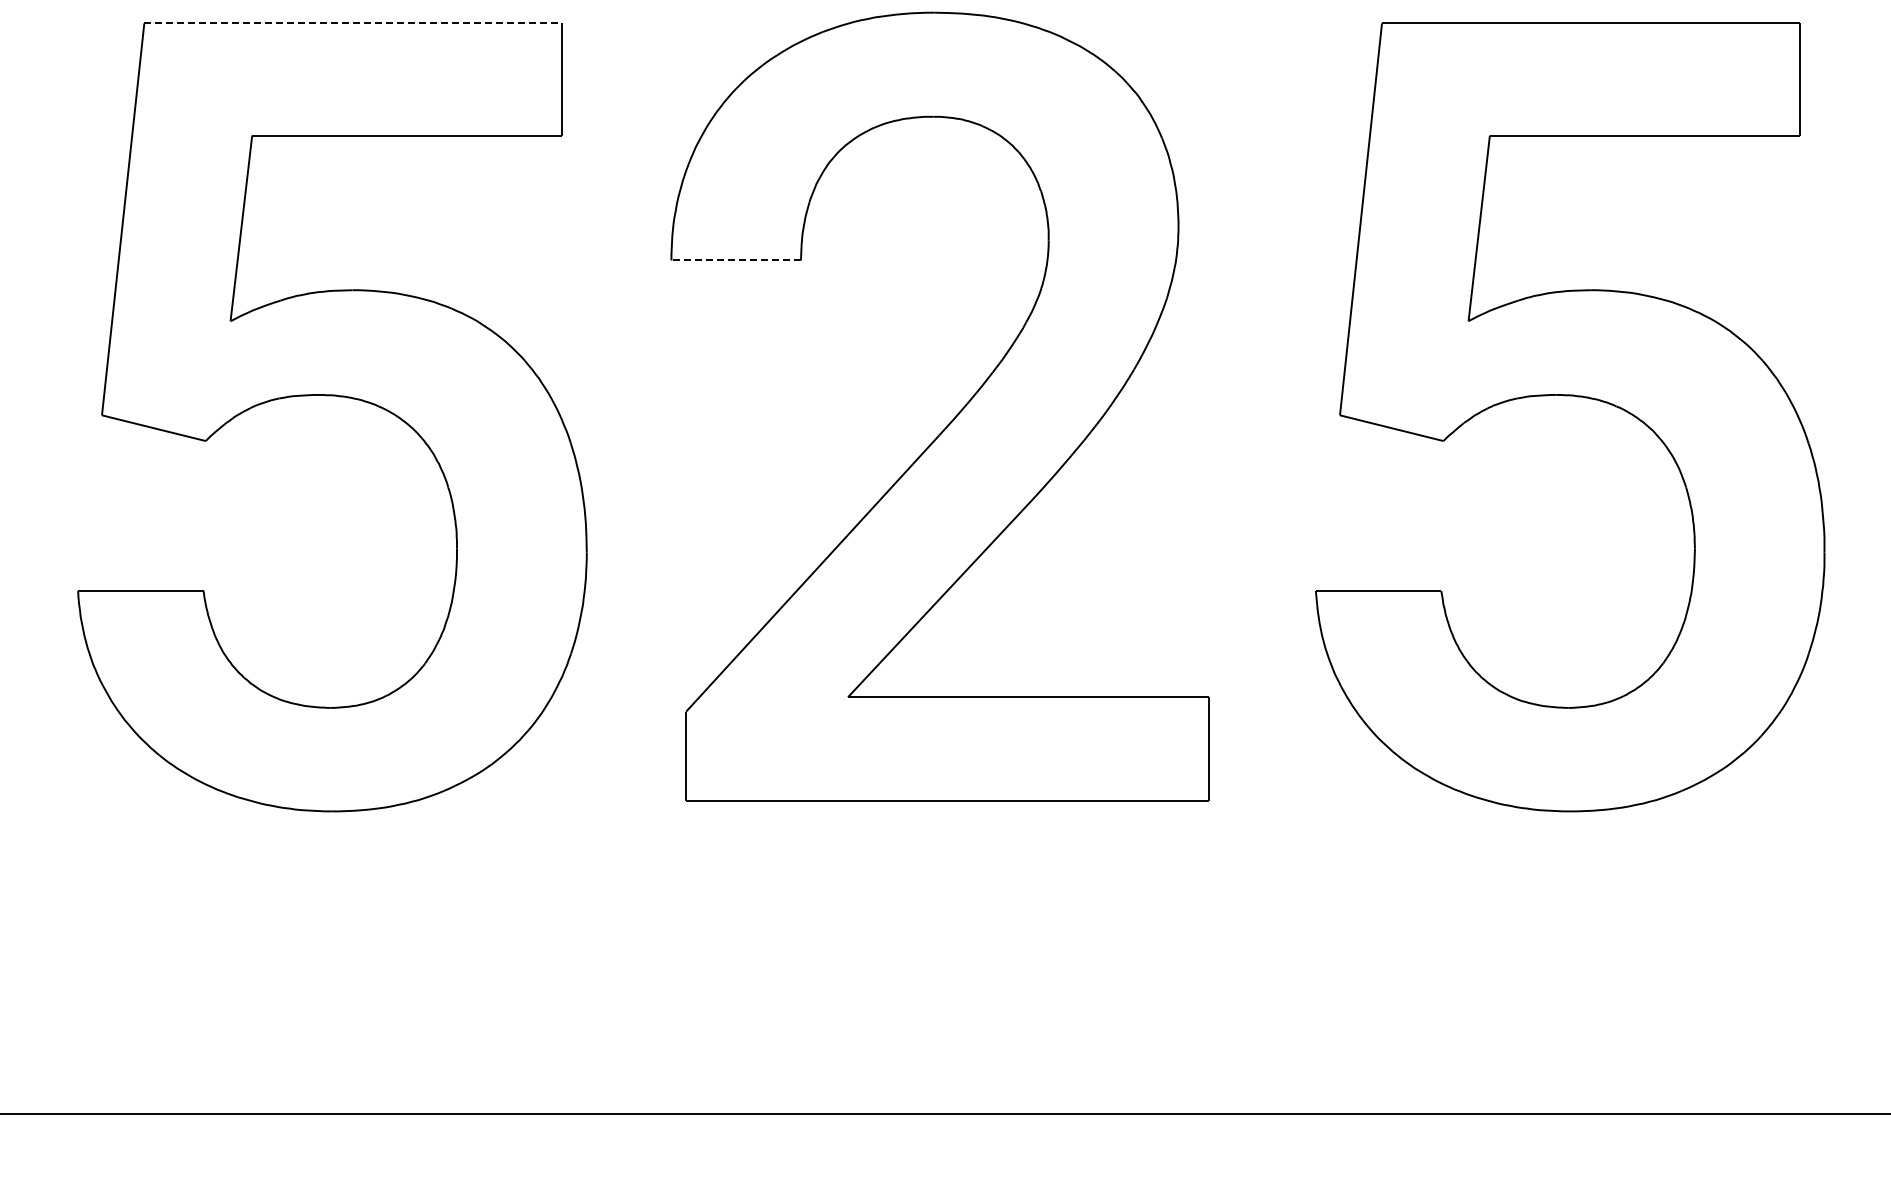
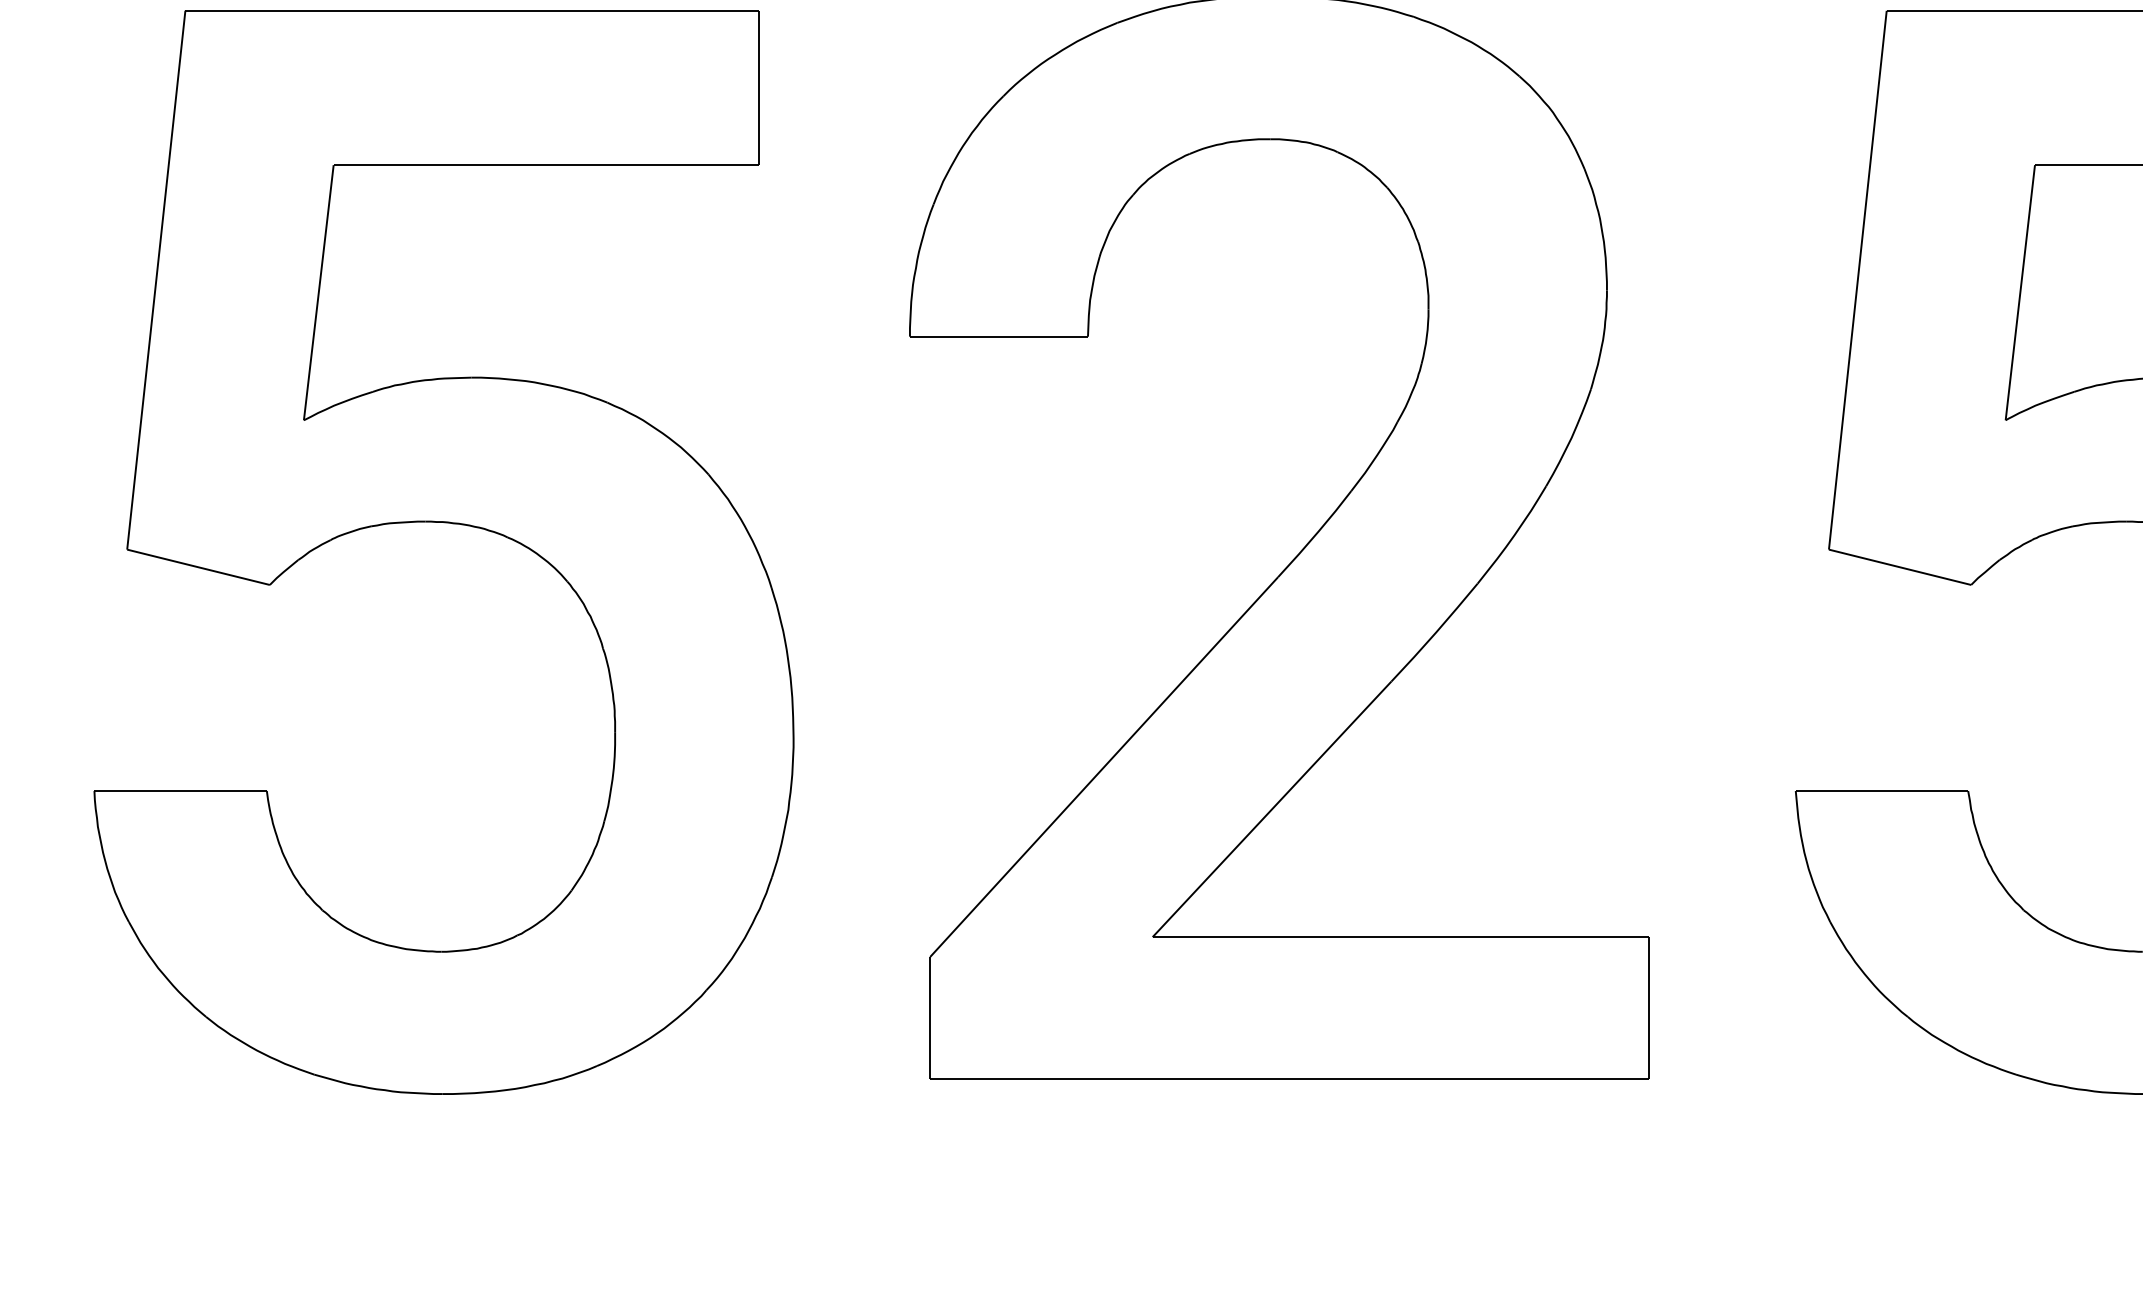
line: (353, 23) -> (472, 10), dashed -> solid
line: (736, 260) -> (999, 336), dashed -> solid

